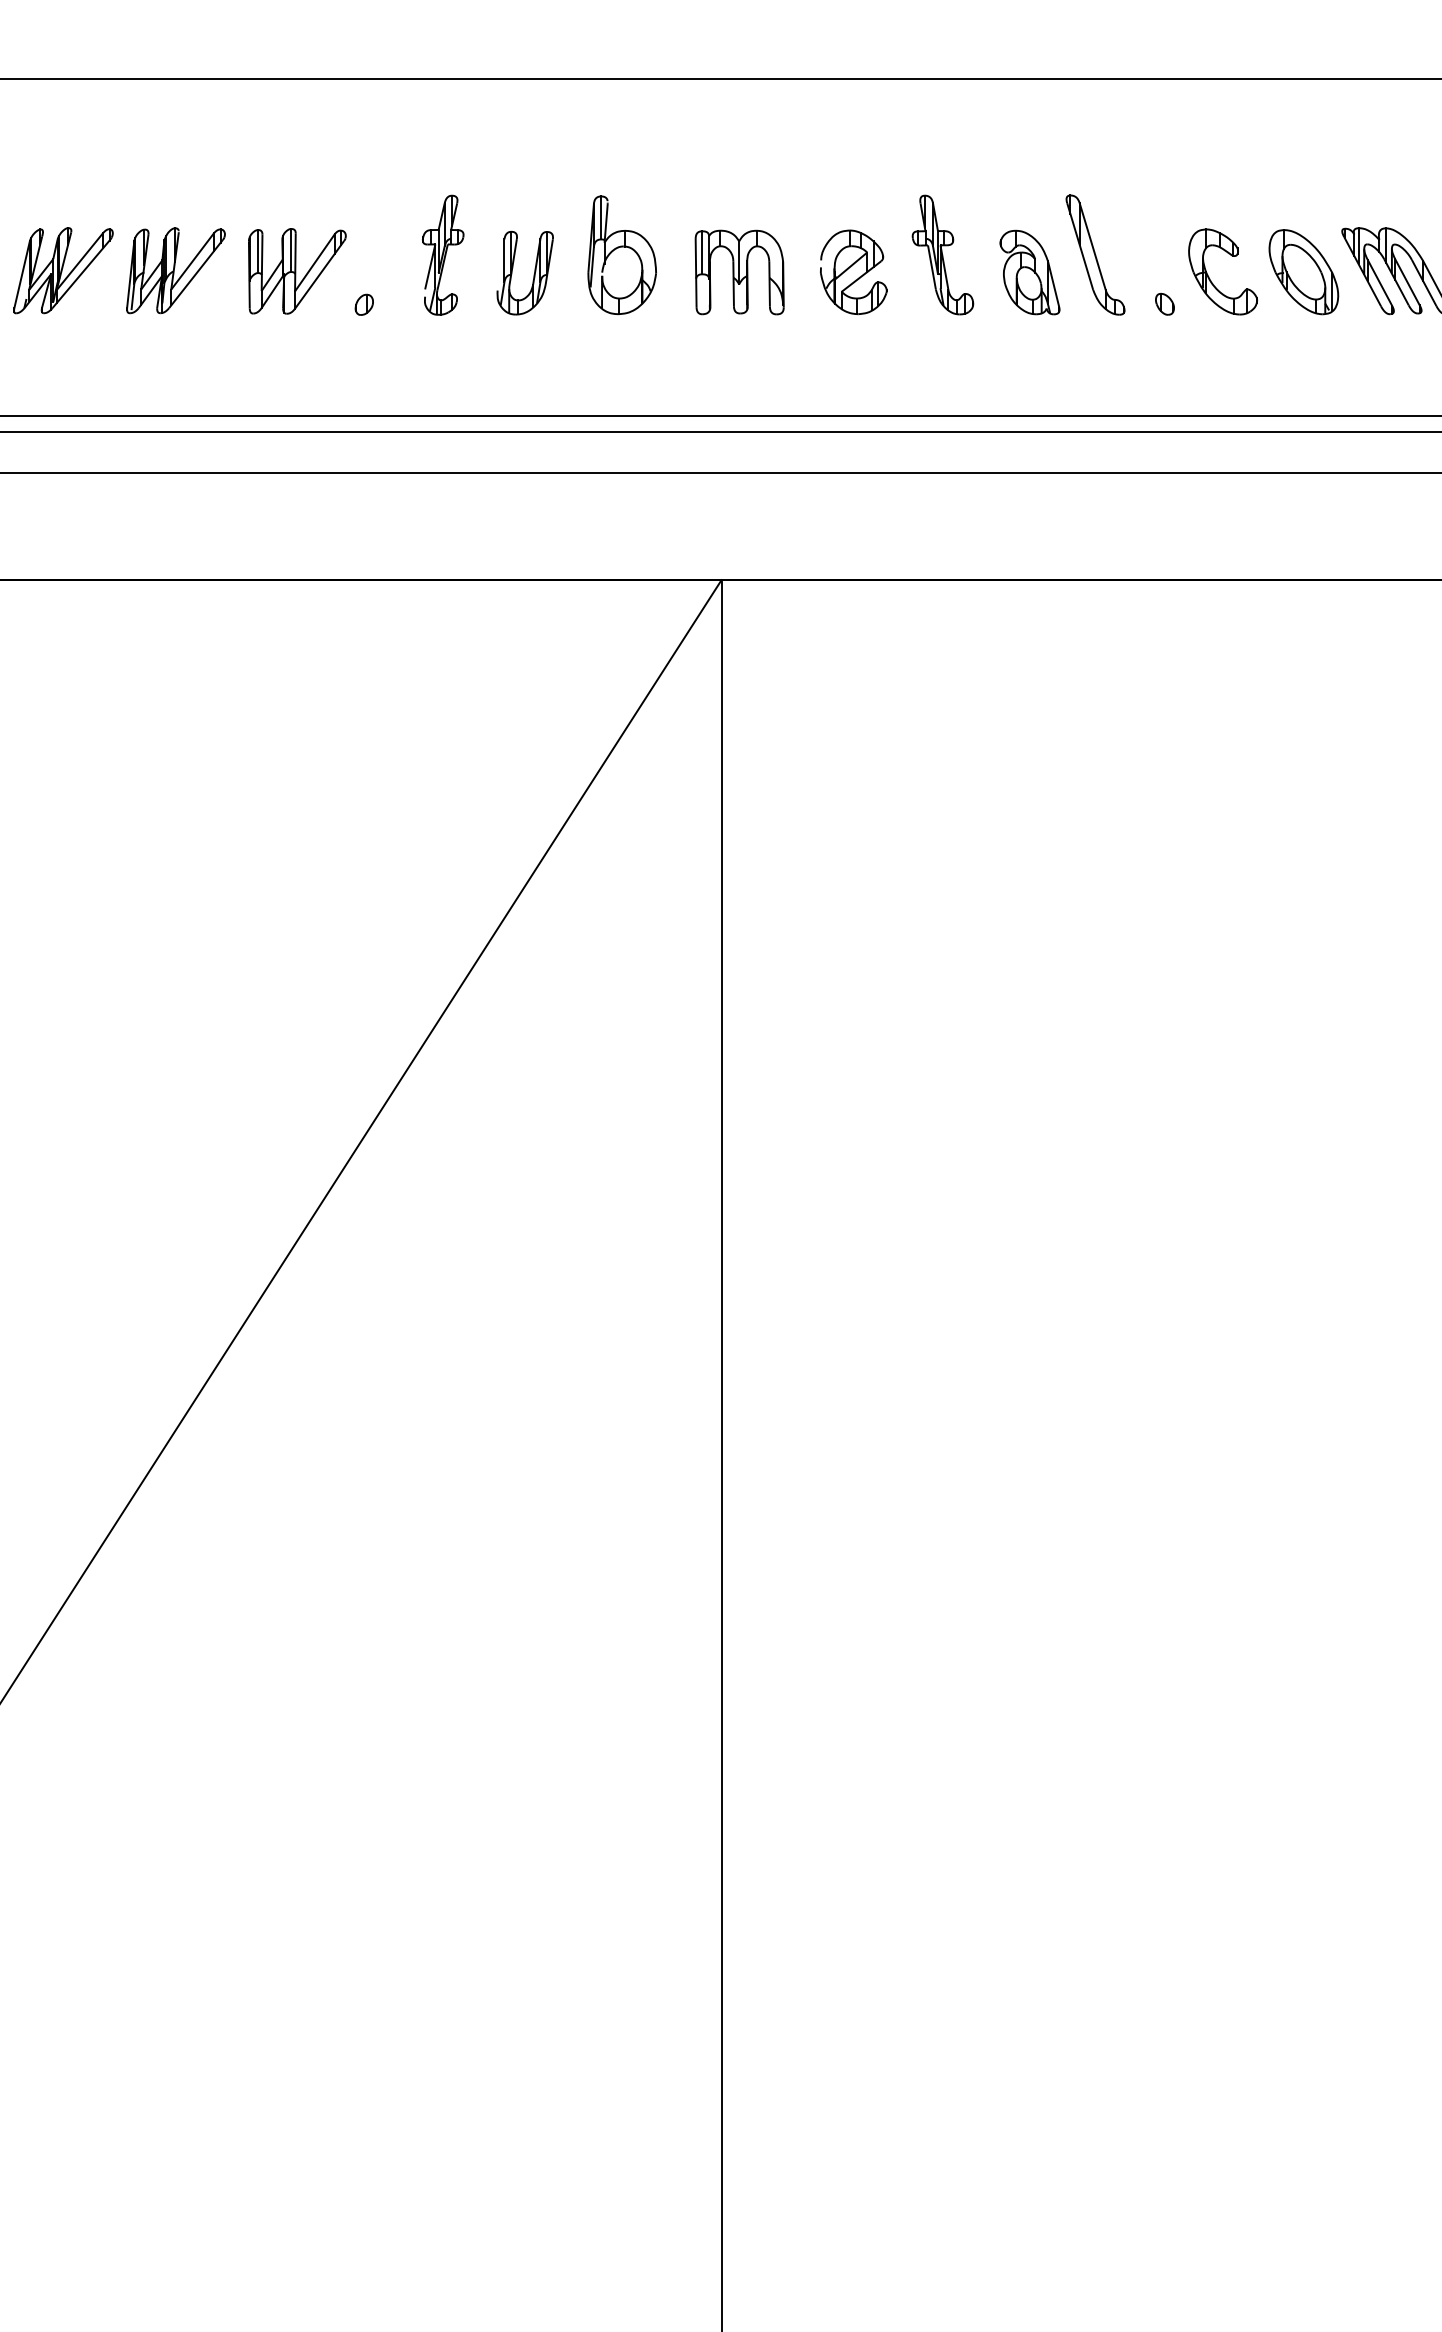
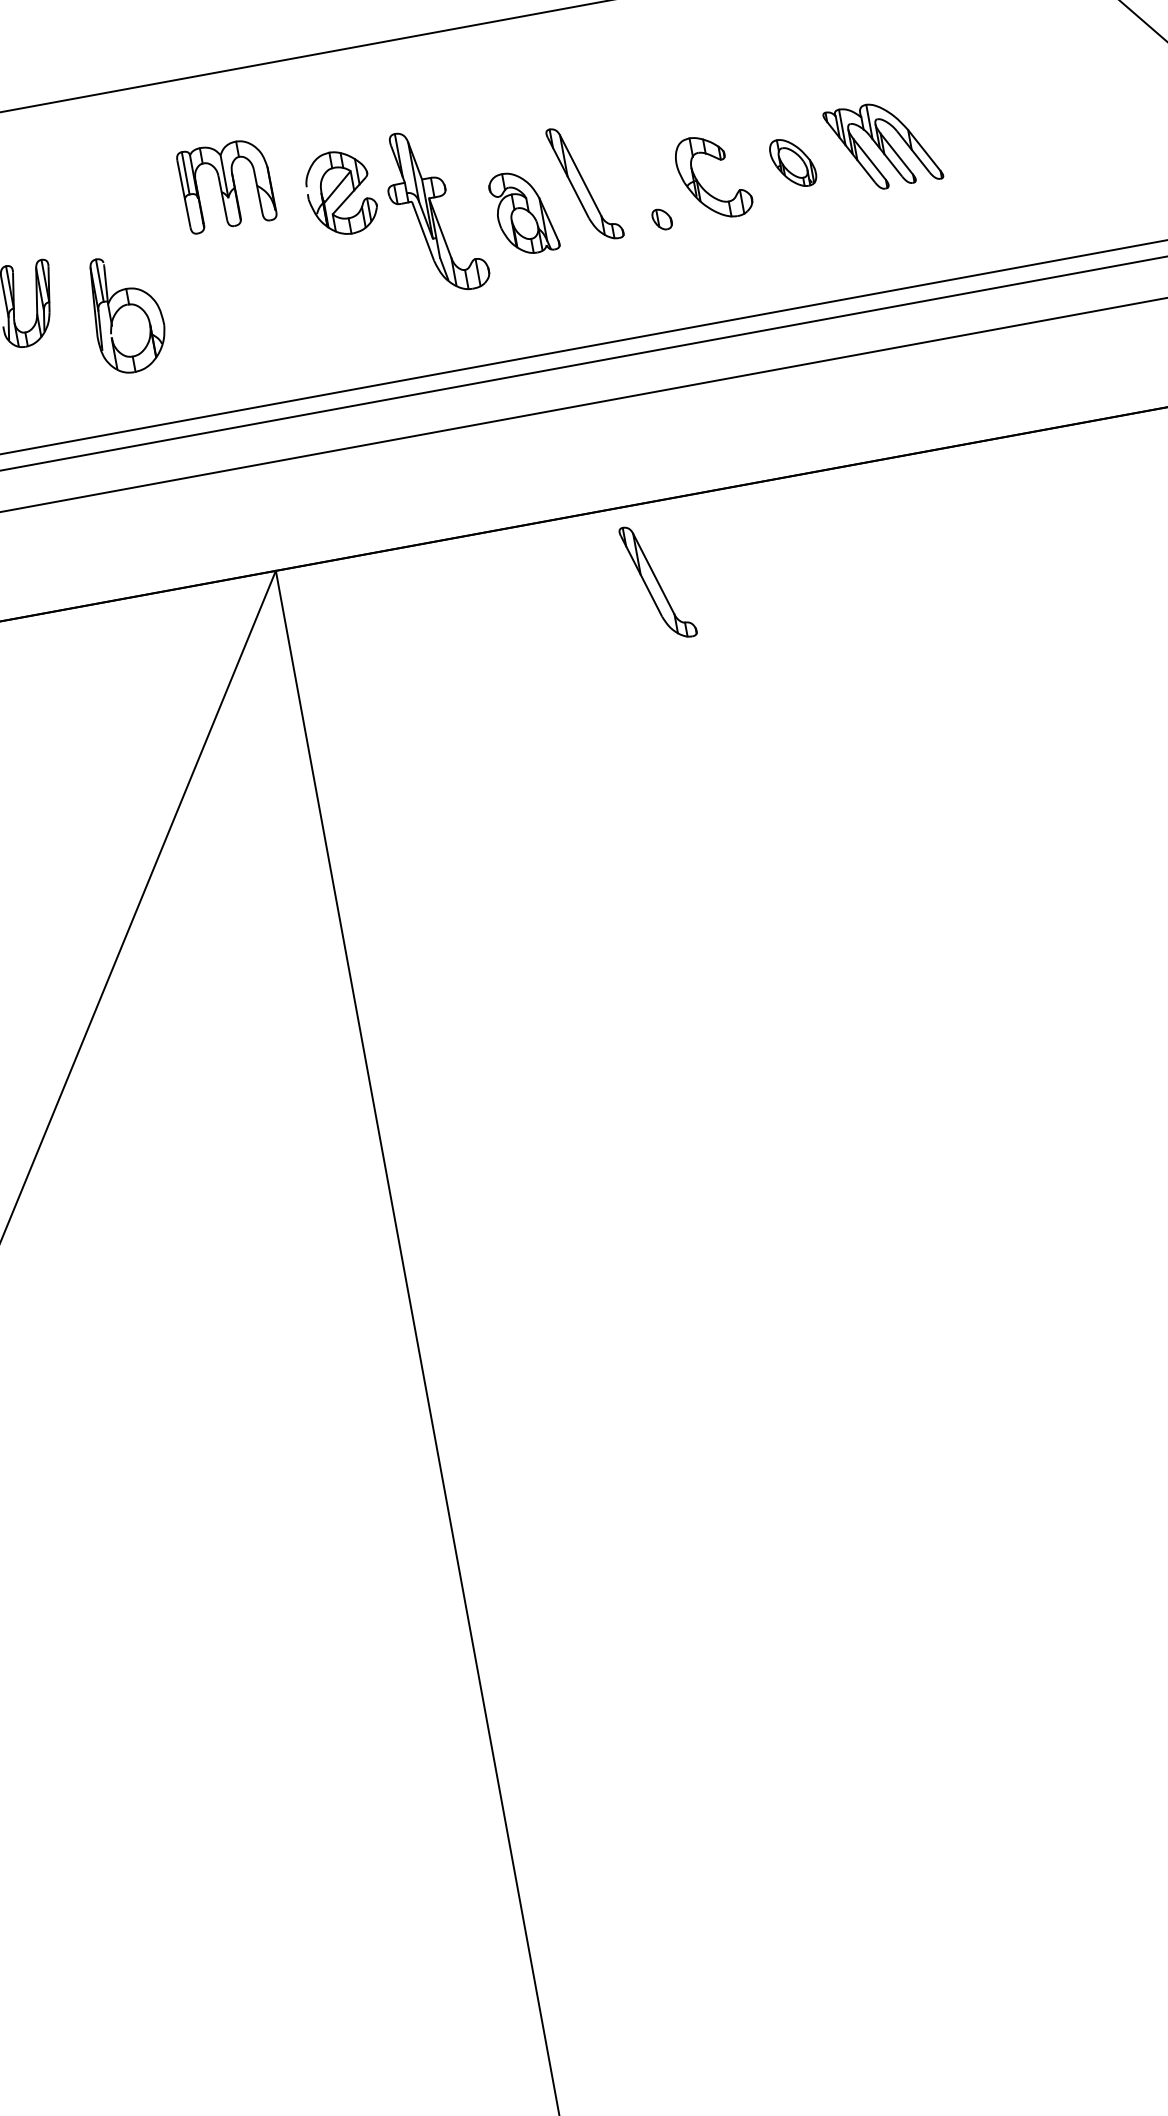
part: (942, 254) -> (434, 210), size x1.4
part: (621, 255) -> (127, 313), moved
part: (739, 272) -> (226, 185), moved
part: (853, 272) -> (340, 193), moved
part: (1303, 272) -> (792, 163), size x0.6
part: (1095, 659) -> (658, 581), added

